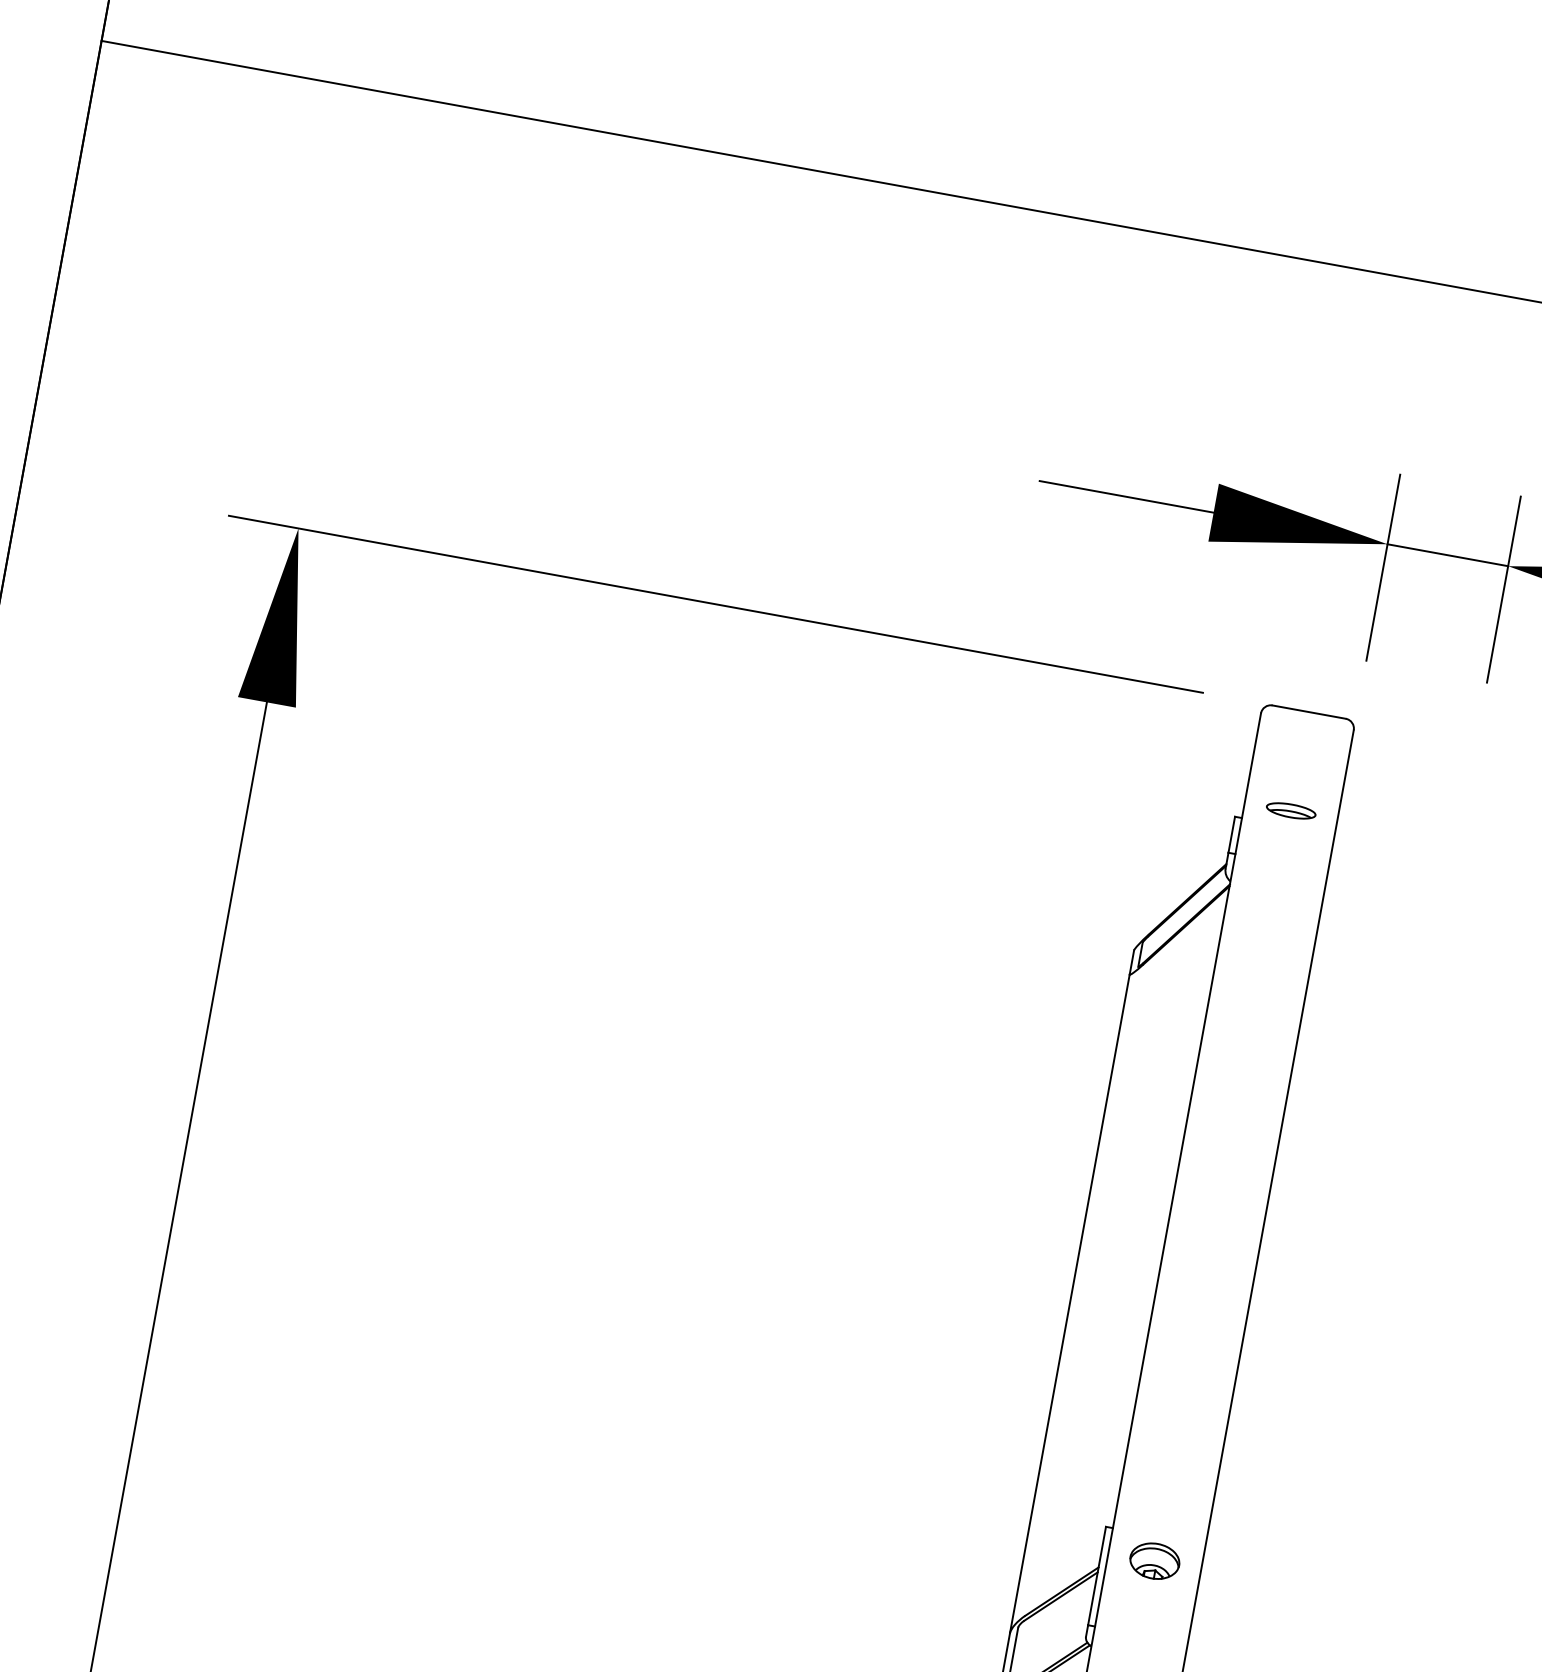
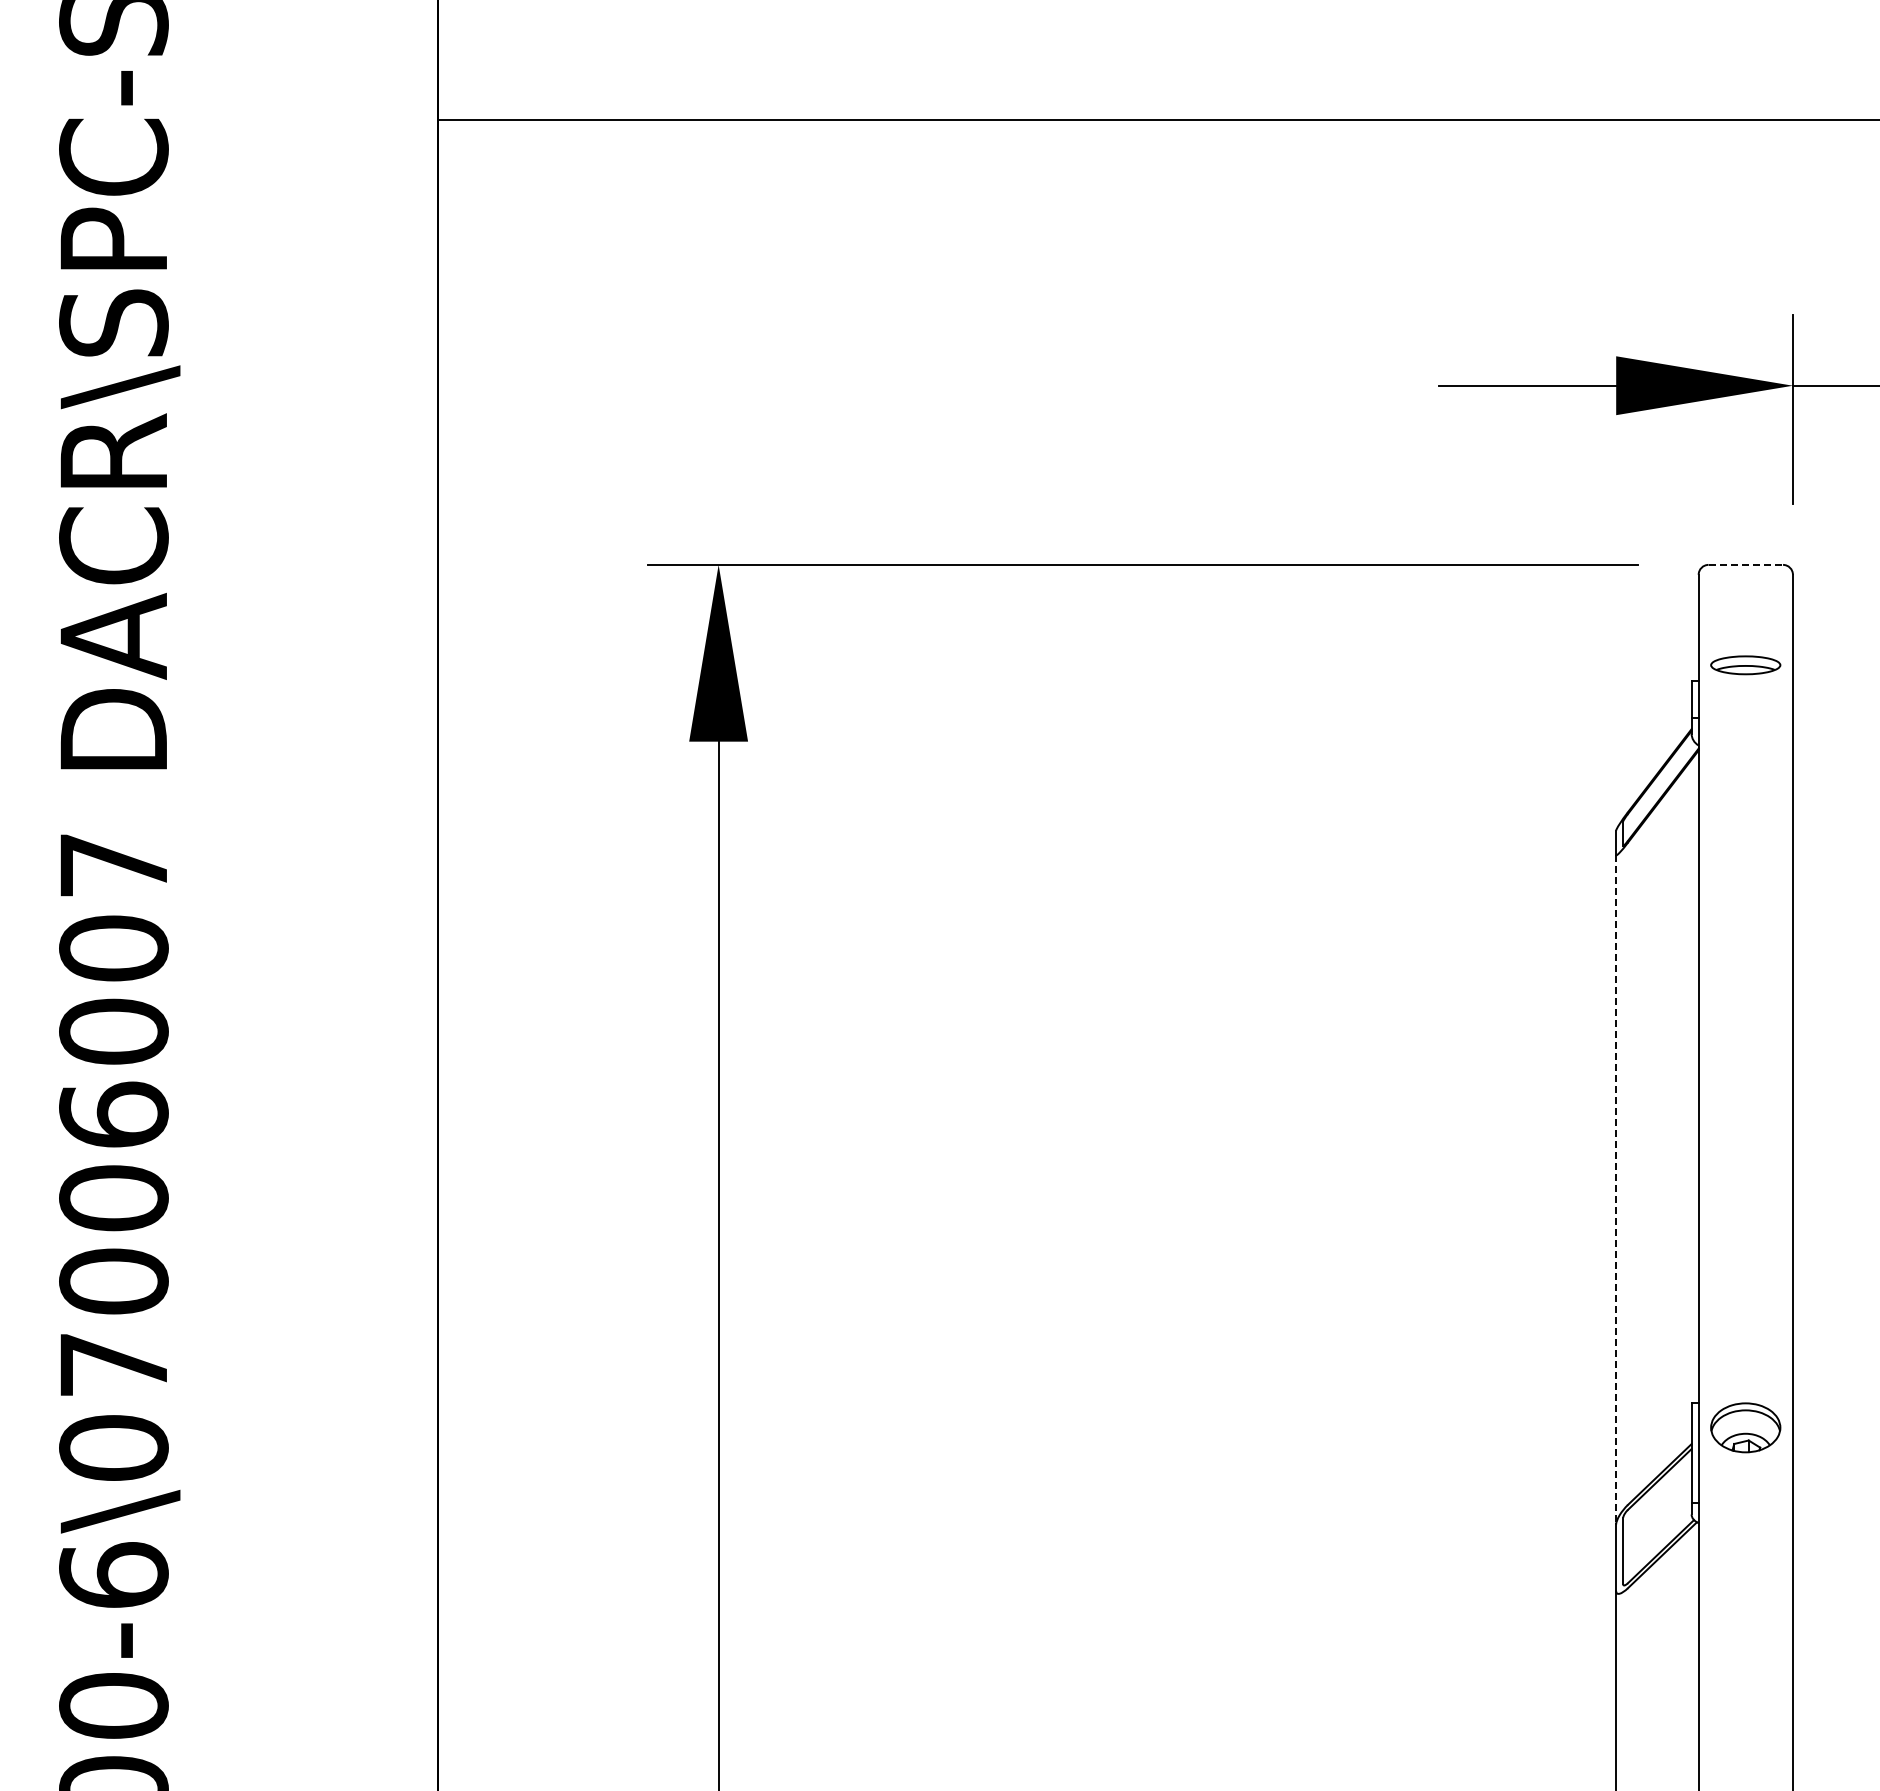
line: (1309, 711) -> (1746, 564), solid -> dashed
part: (1290, 811) -> (1745, 665), size x1.4
line: (1070, 1303) -> (1616, 1189), solid -> dashed
part: (1154, 1560) -> (1745, 1427), size x1.4

